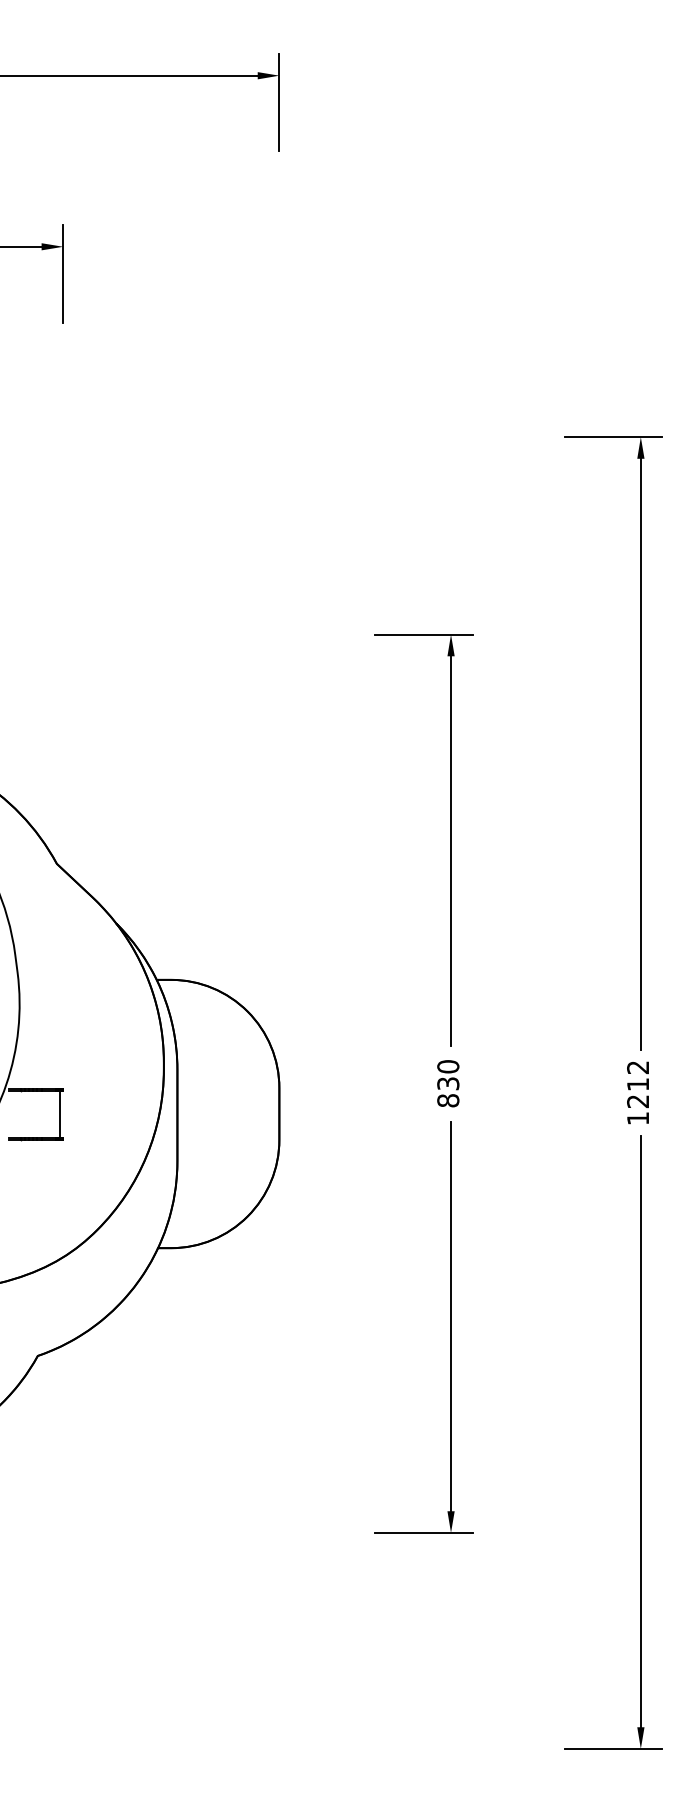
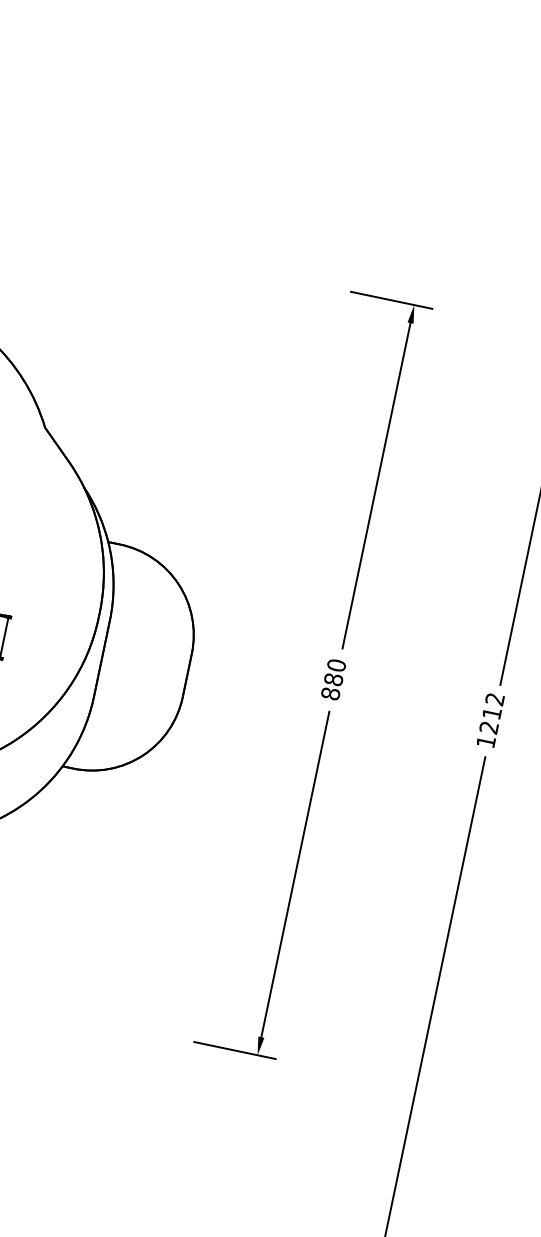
text: (448, 1083) -> (333, 679), 830 -> 880

